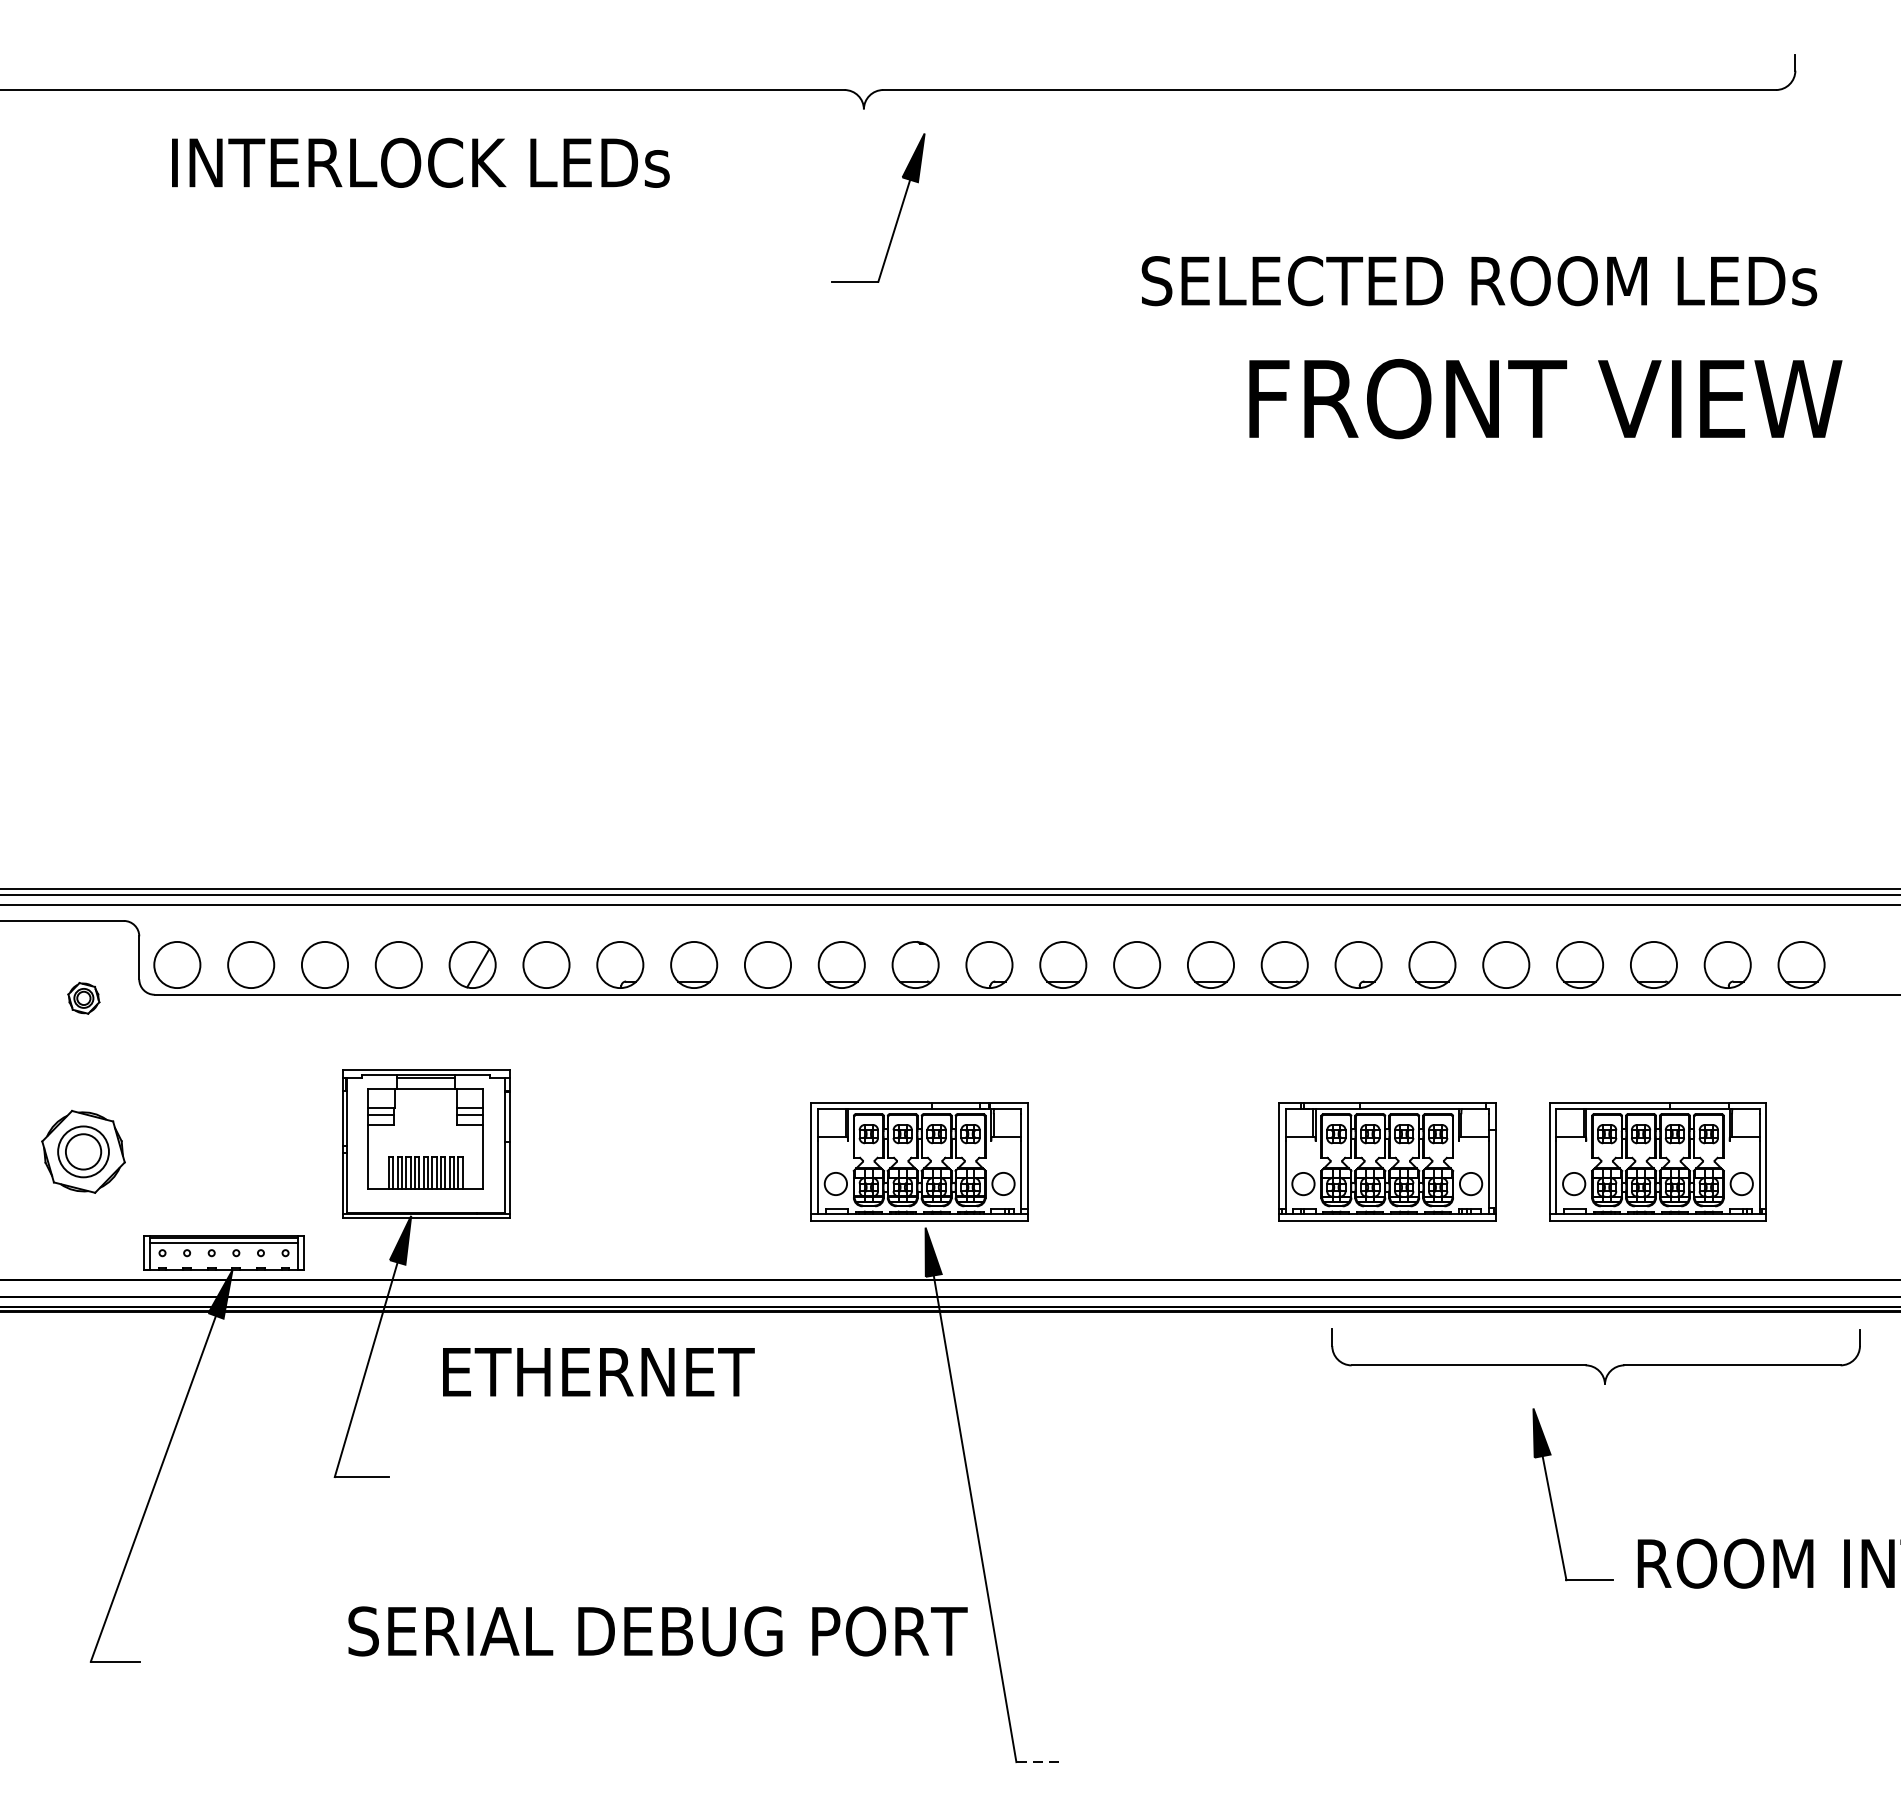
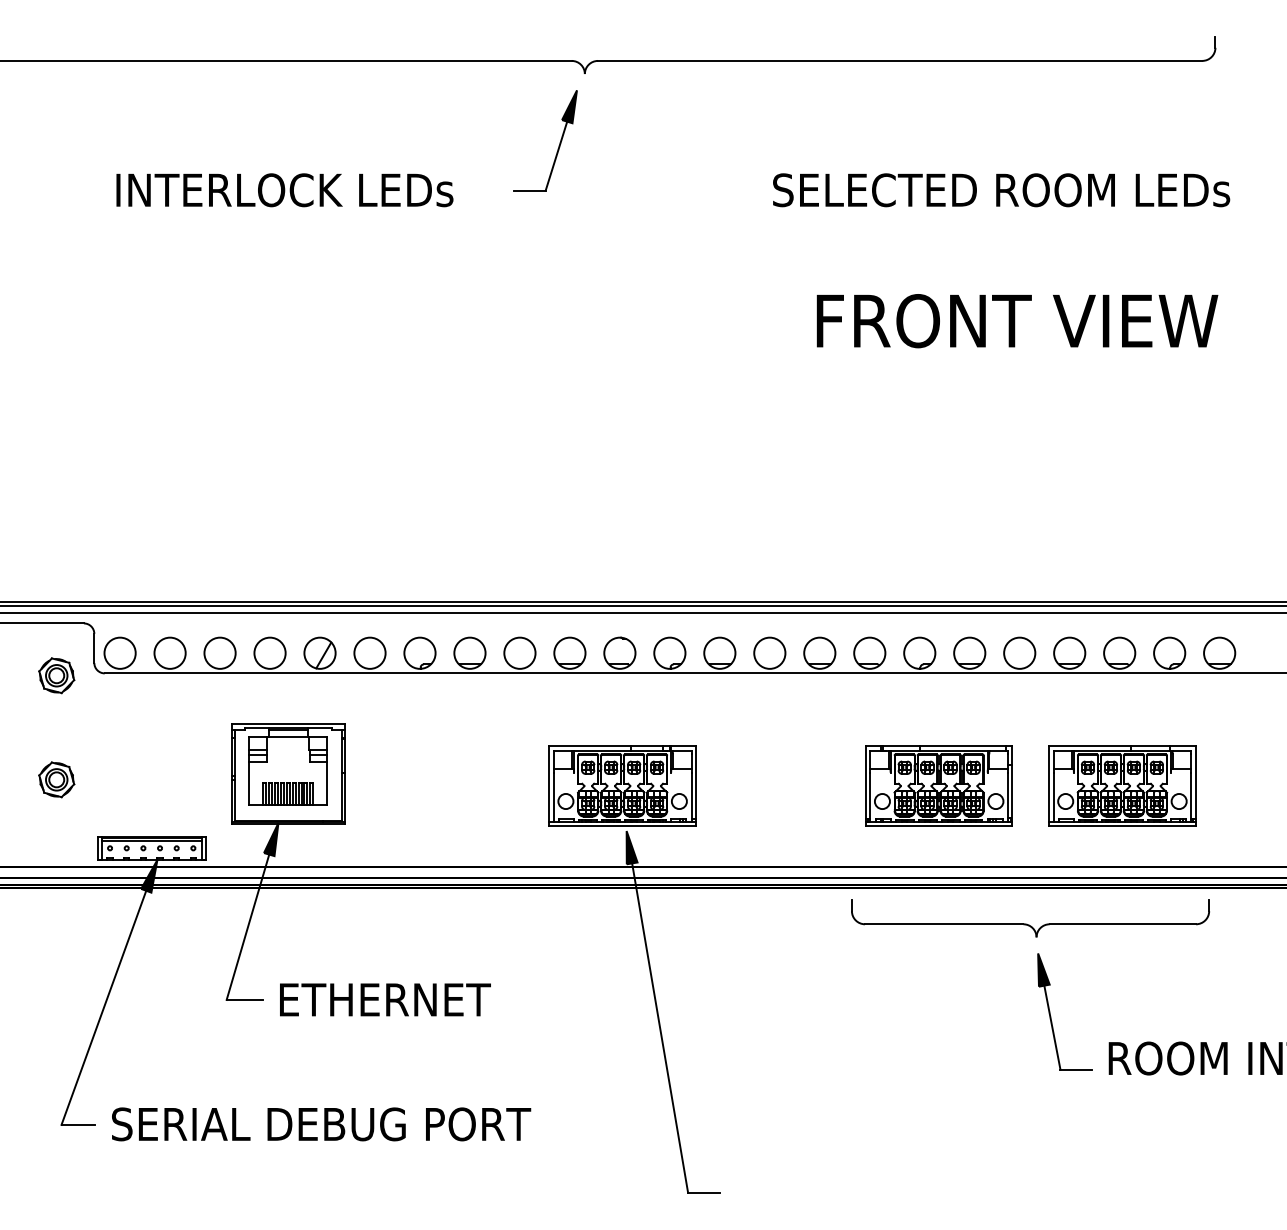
text: (420, 163) -> (284, 190), moved
part: (897, 214) -> (558, 145), moved
text: (1545, 399) -> (1017, 321), moved
part: (83, 997) -> (56, 675), size x1.67
part: (83, 1151) -> (56, 779), size x0.62
part: (1594, 1365) -> (1029, 924), moved
text: (598, 1371) -> (385, 999), moved
text: (658, 1631) -> (321, 1124), moved
line: (1039, 1761) -> (703, 1192), dashed -> solid

